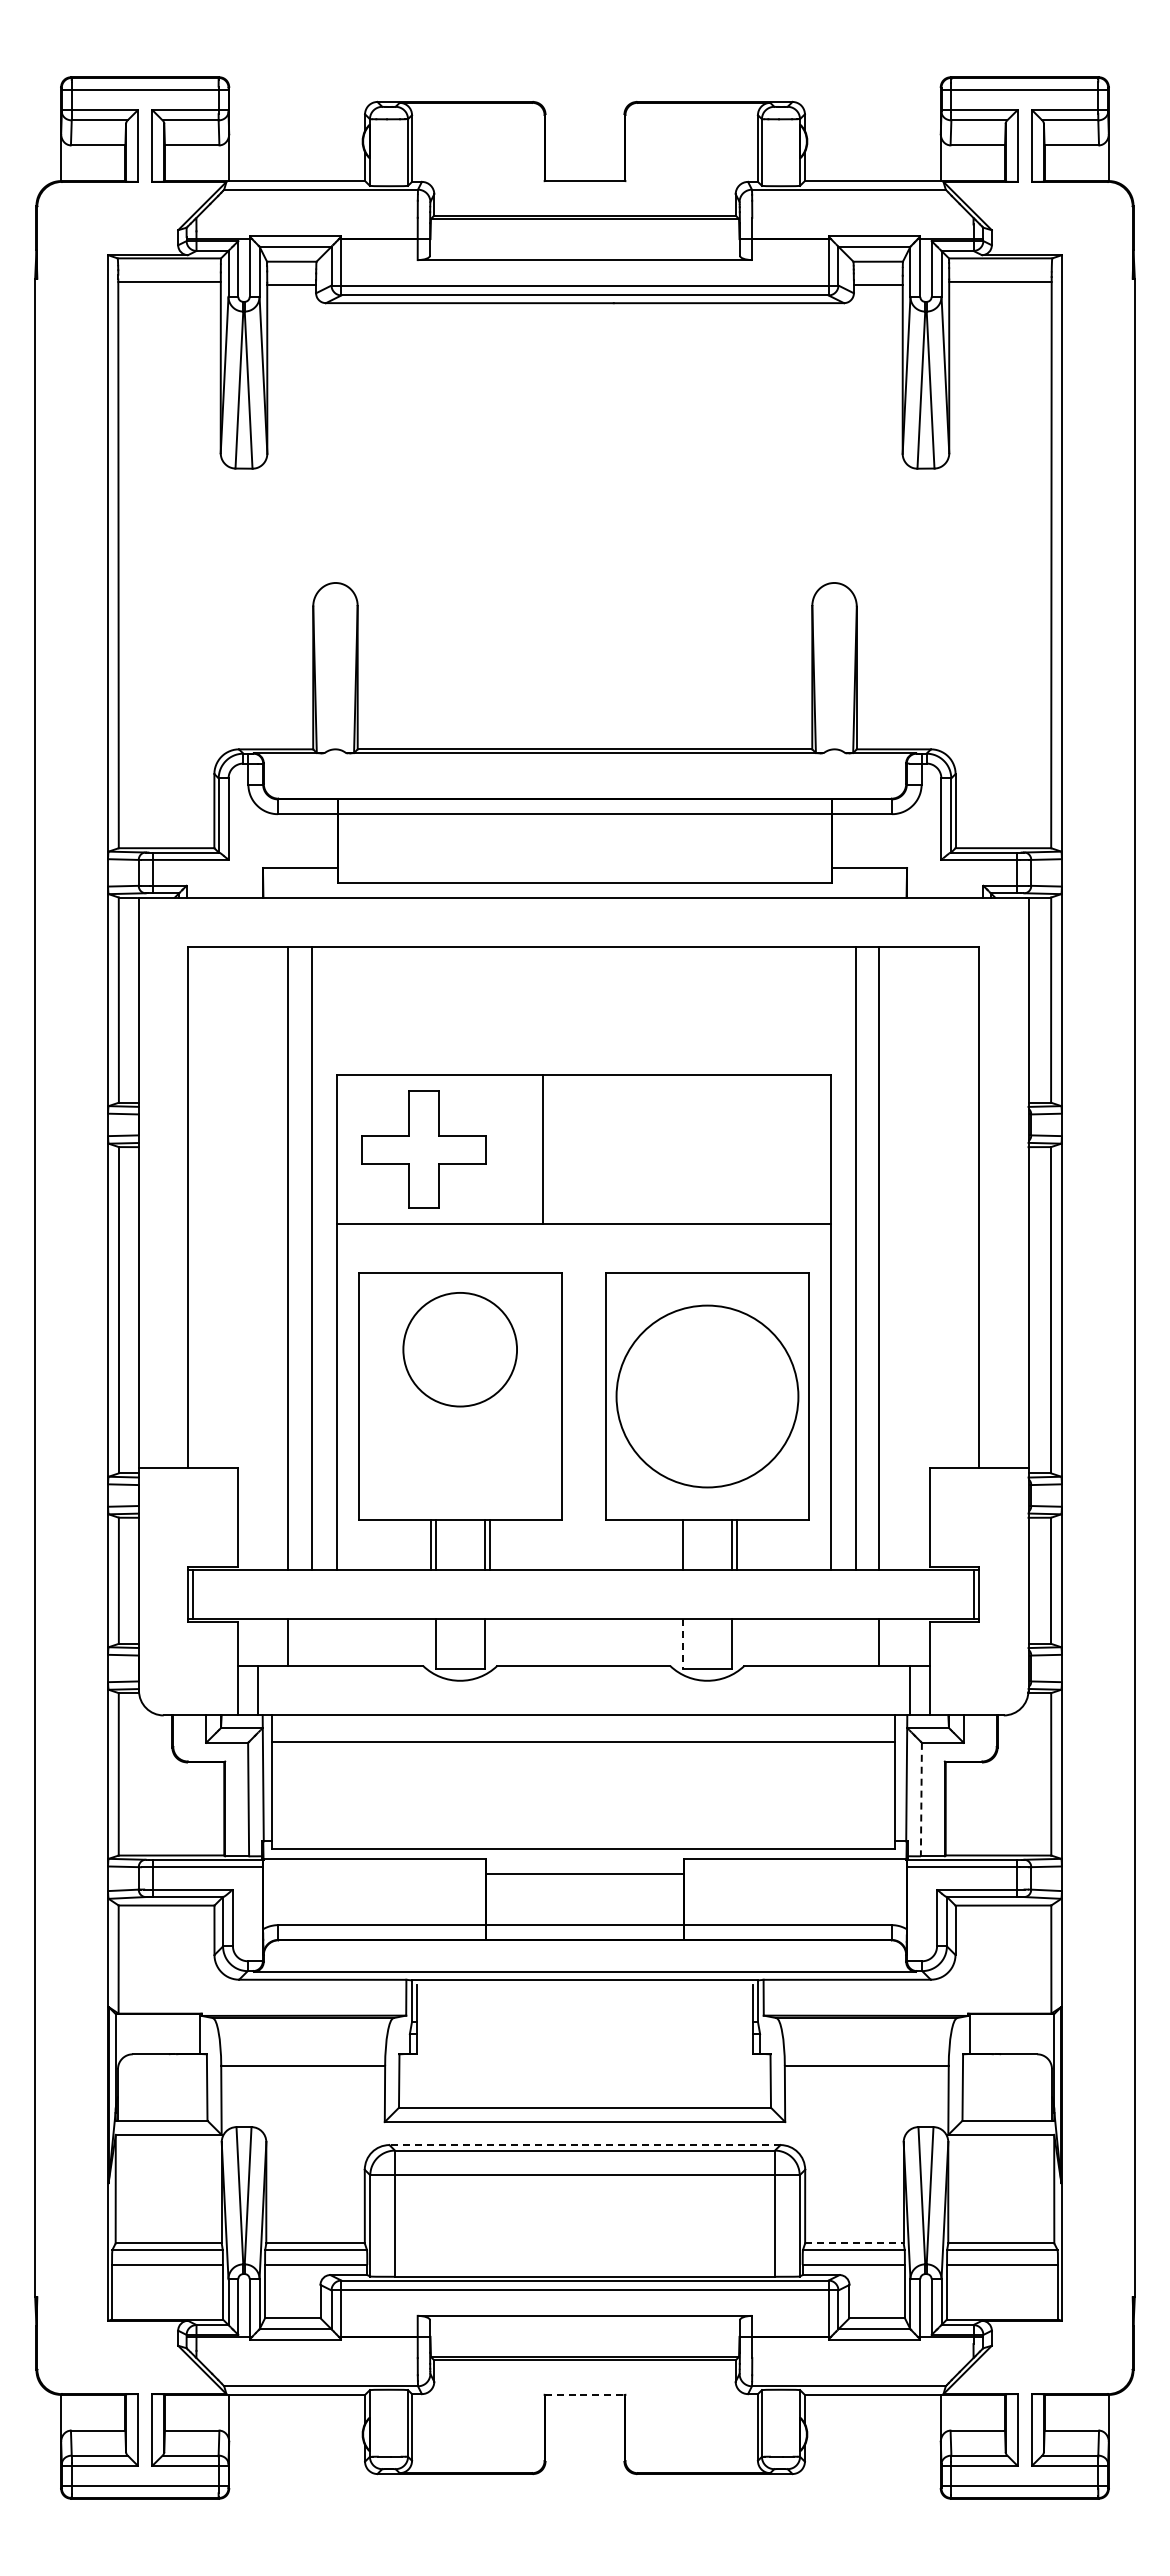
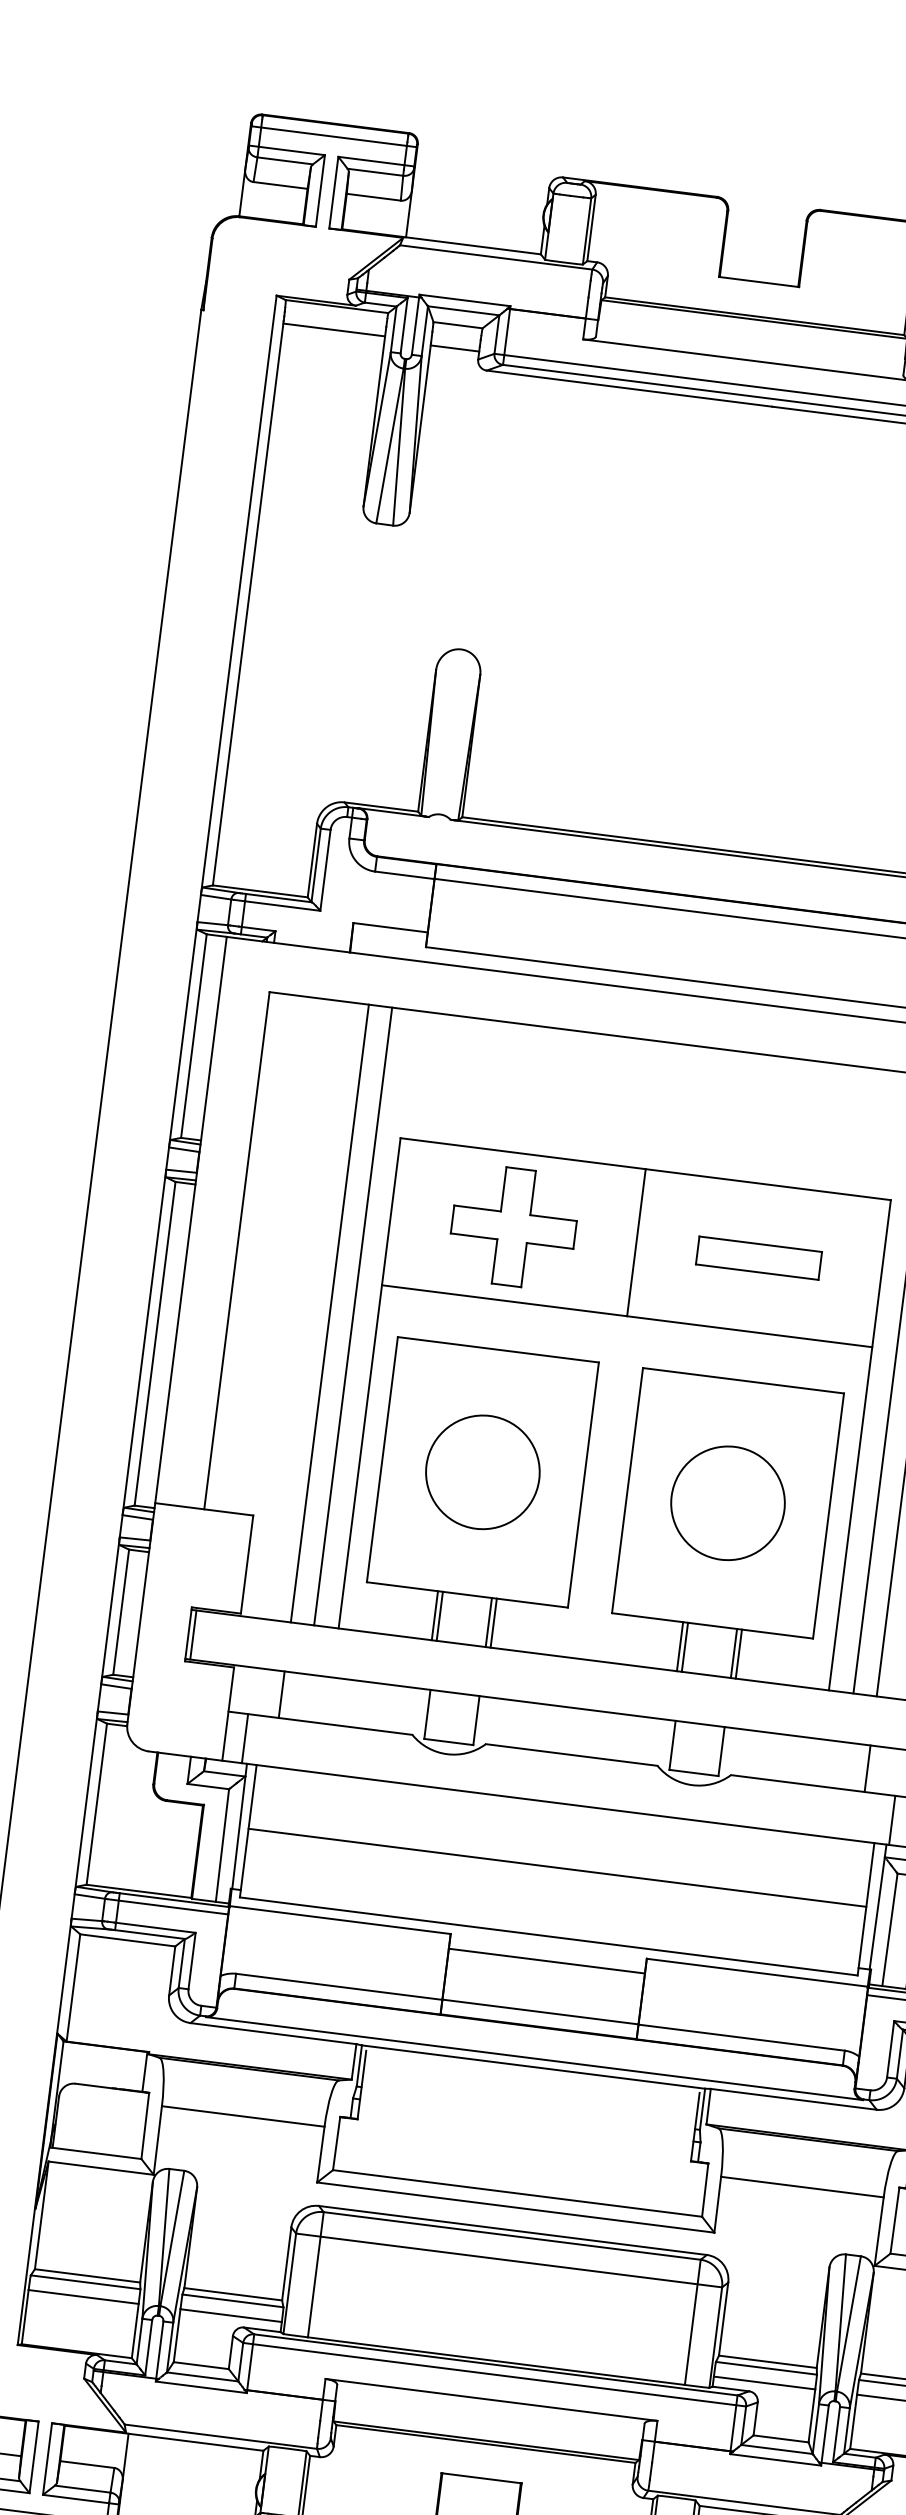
part: (423, 1149) -> (513, 1227), moved
line: (542, 1149) -> (636, 1242), moved
part: (707, 1149) -> (759, 1258), added
circle: (459, 1349) -> (482, 1472), moved
circle: (706, 1396) -> (727, 1503), size x0.62
line: (677, 1544) -> (679, 1646), added
line: (682, 1643) -> (672, 1745), dashed -> solid
line: (583, 1741) -> (557, 1867), moved
line: (921, 1799) -> (890, 1929), dashed -> solid
line: (585, 2145) -> (513, 2230), dashed -> solid
line: (854, 2243) -> (767, 2361), dashed -> solid
line: (585, 2394) -> (482, 2477), dashed -> solid

